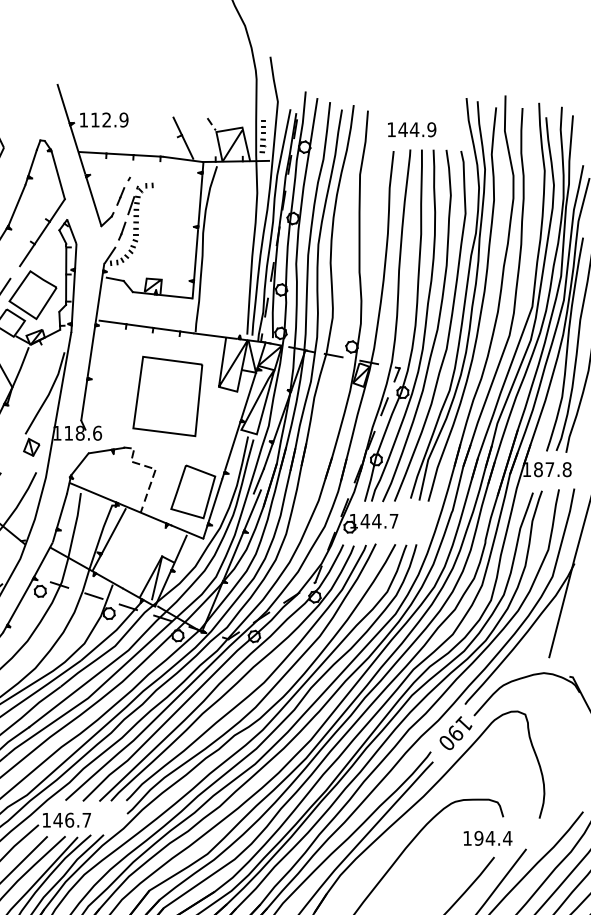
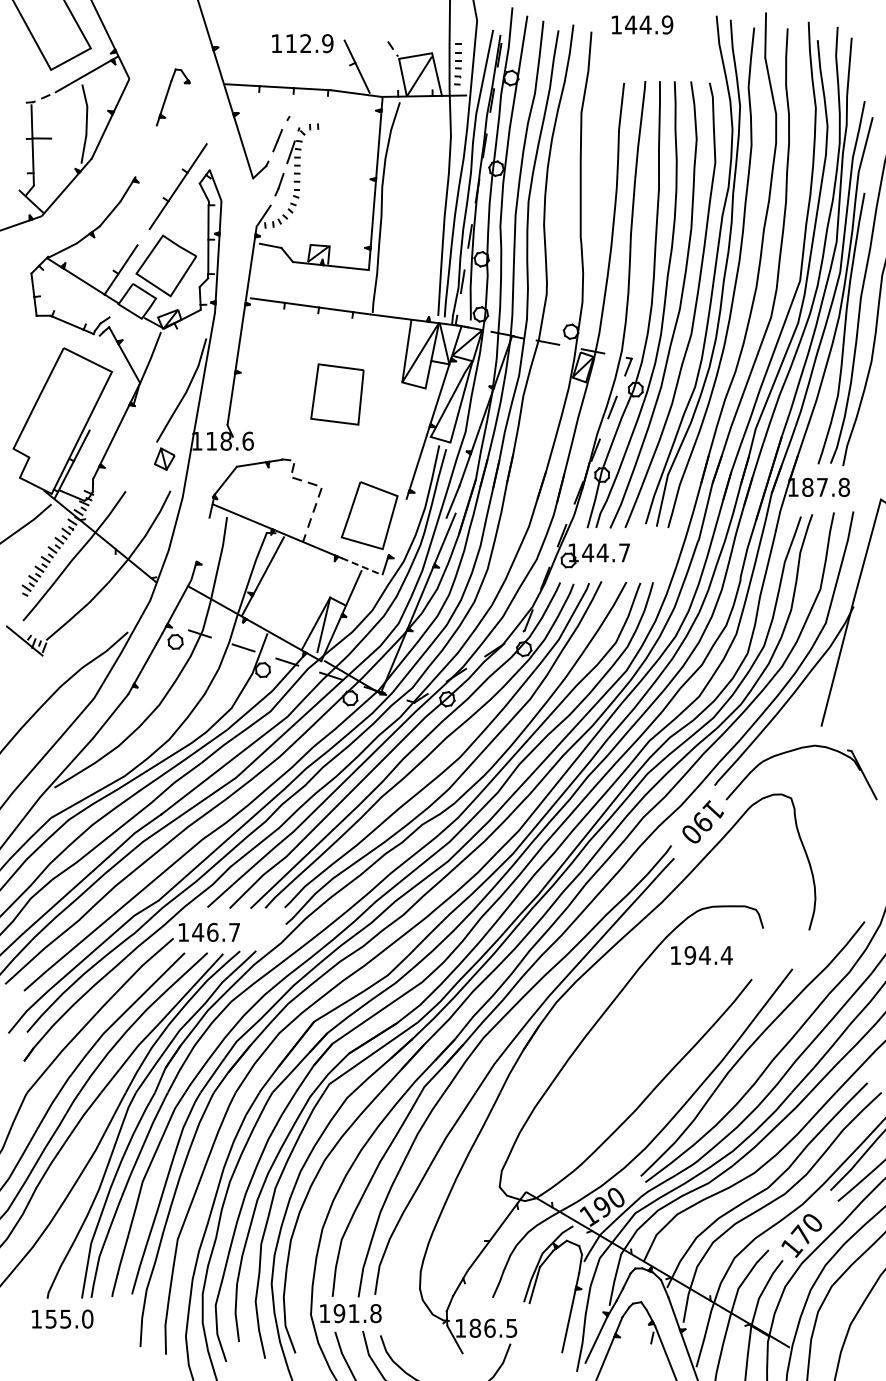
text: (104, 119) -> (302, 43), moved
text: (412, 129) -> (642, 24), moved
line: (58, 175) -> (198, 114), removed
line: (16, 205) -> (145, 151), removed
part: (167, 396) -> (337, 394), size x0.6
line: (215, 500) -> (397, 526), removed
line: (61, 510) -> (202, 539), removed
line: (187, 531) -> (362, 566), solid -> dashed
text: (487, 838) -> (701, 955), moved

